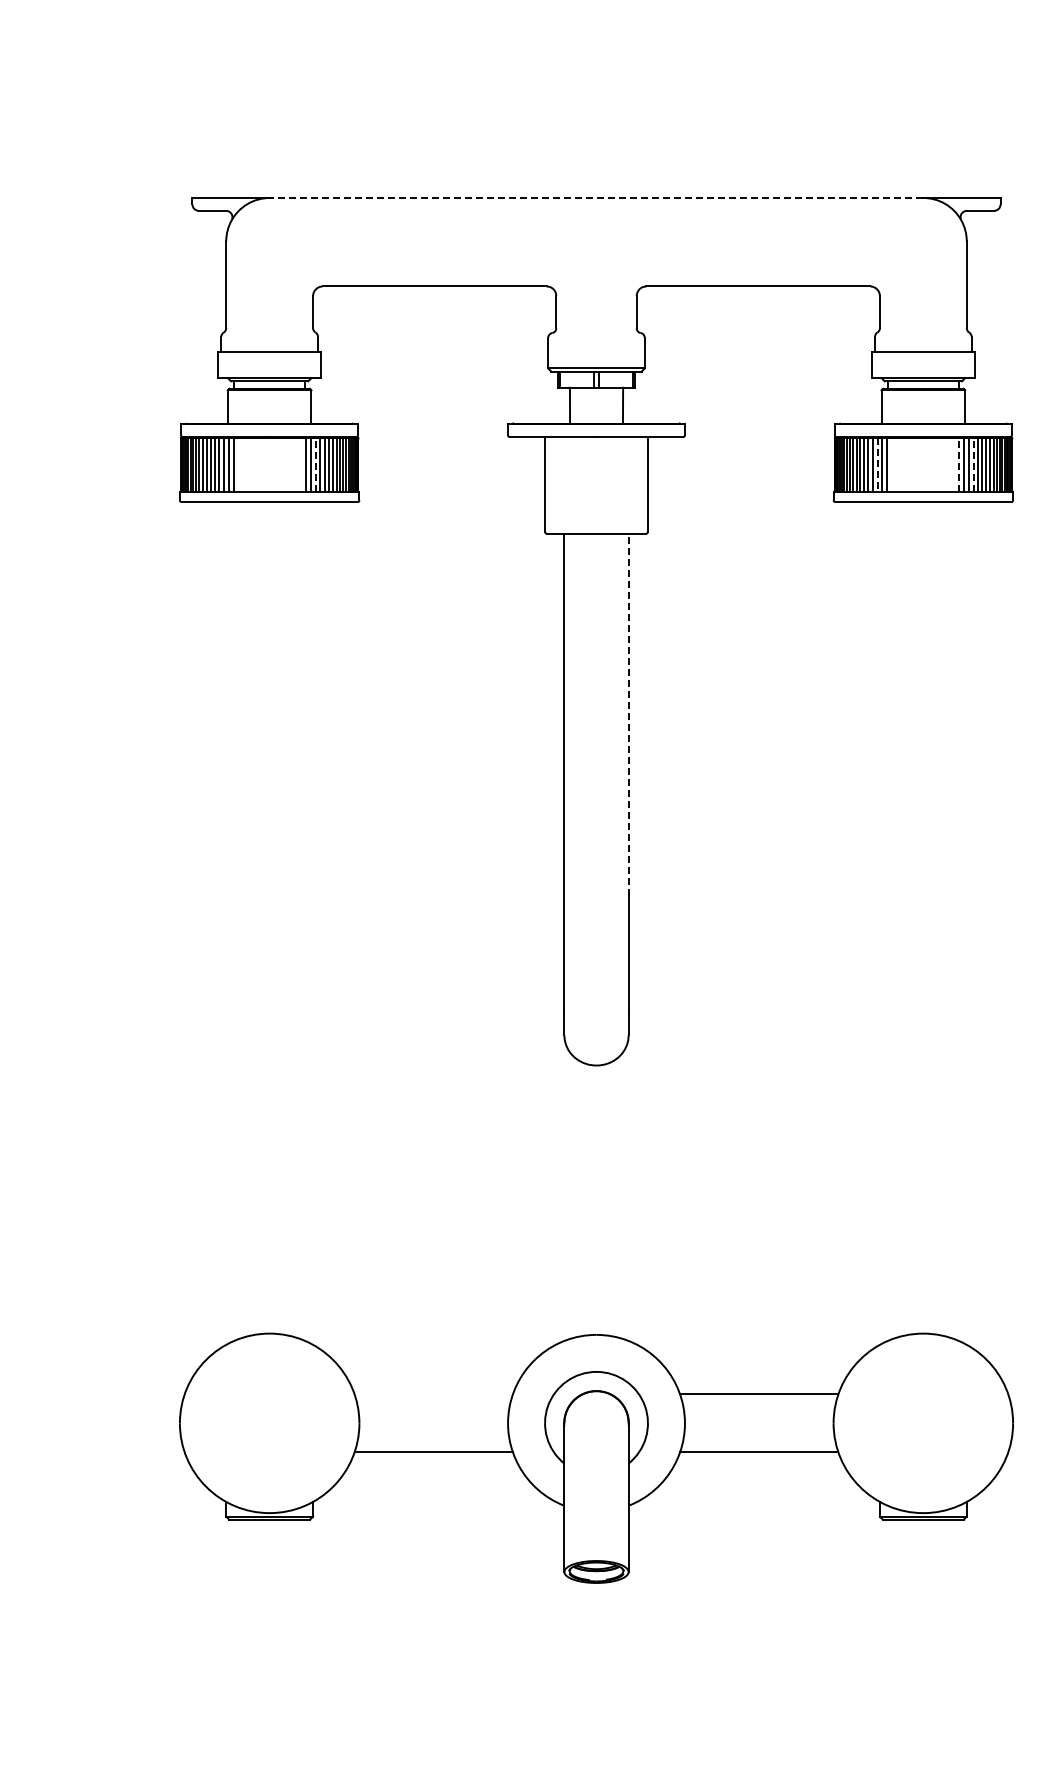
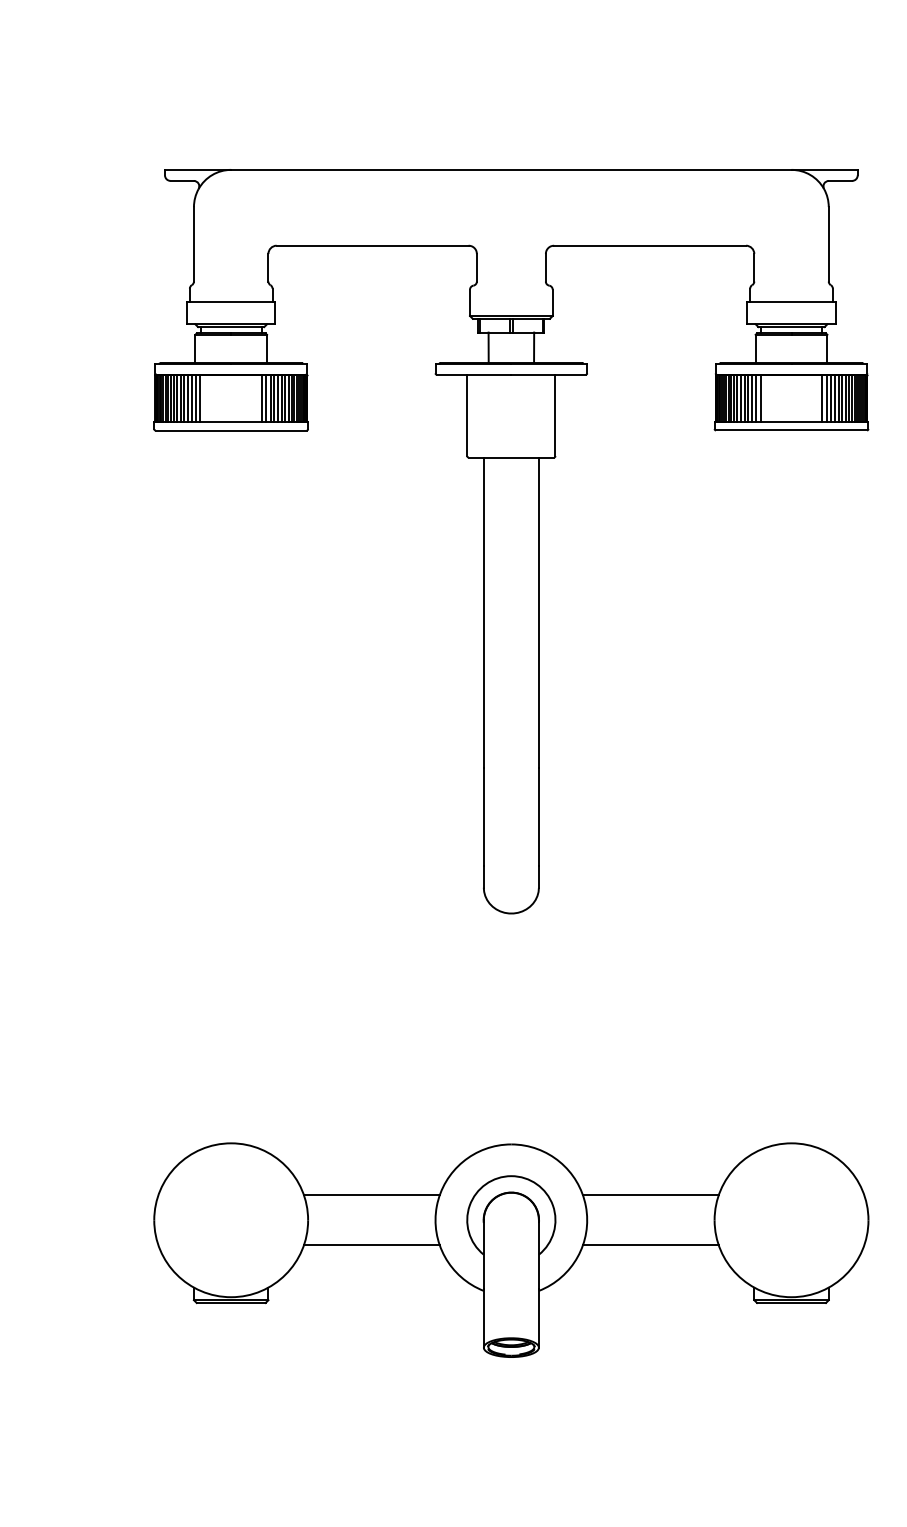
line: (596, 198) -> (511, 170), dashed -> solid
line: (315, 464) -> (270, 398), dashed -> solid
line: (959, 464) -> (822, 398), dashed -> solid
line: (973, 464) -> (834, 398), dashed -> solid
line: (877, 465) -> (752, 399), dashed -> solid
line: (628, 714) -> (538, 612), dashed -> solid
line: (433, 1394) -> (371, 1195), added

